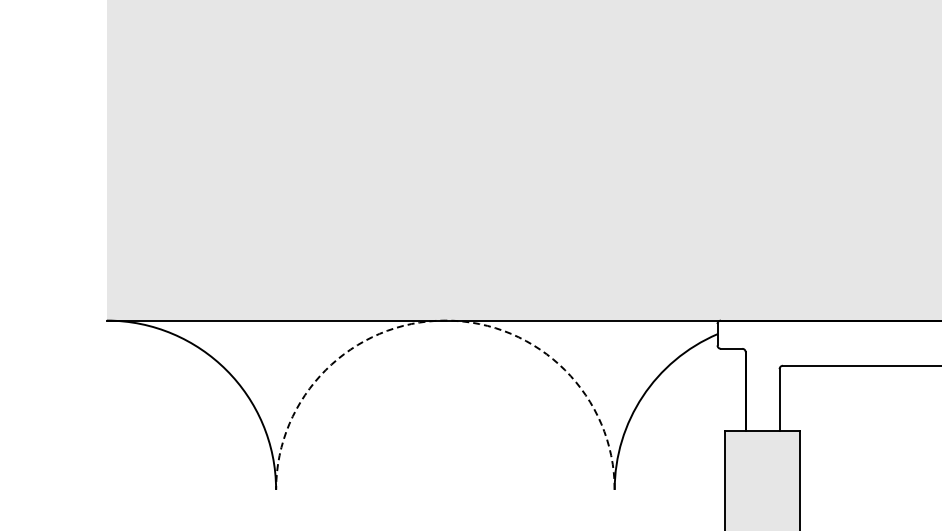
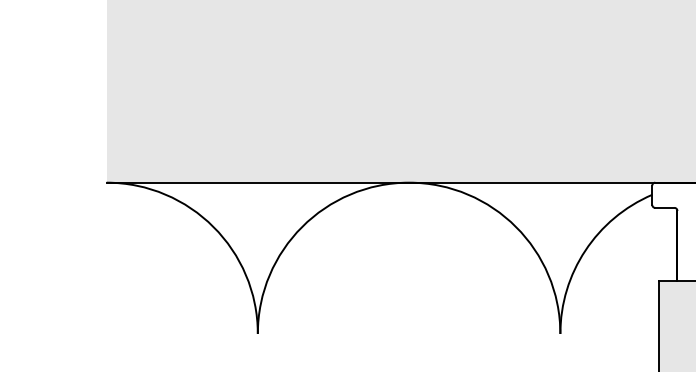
arc: (445, 320) -> (409, 182), dashed -> solid

